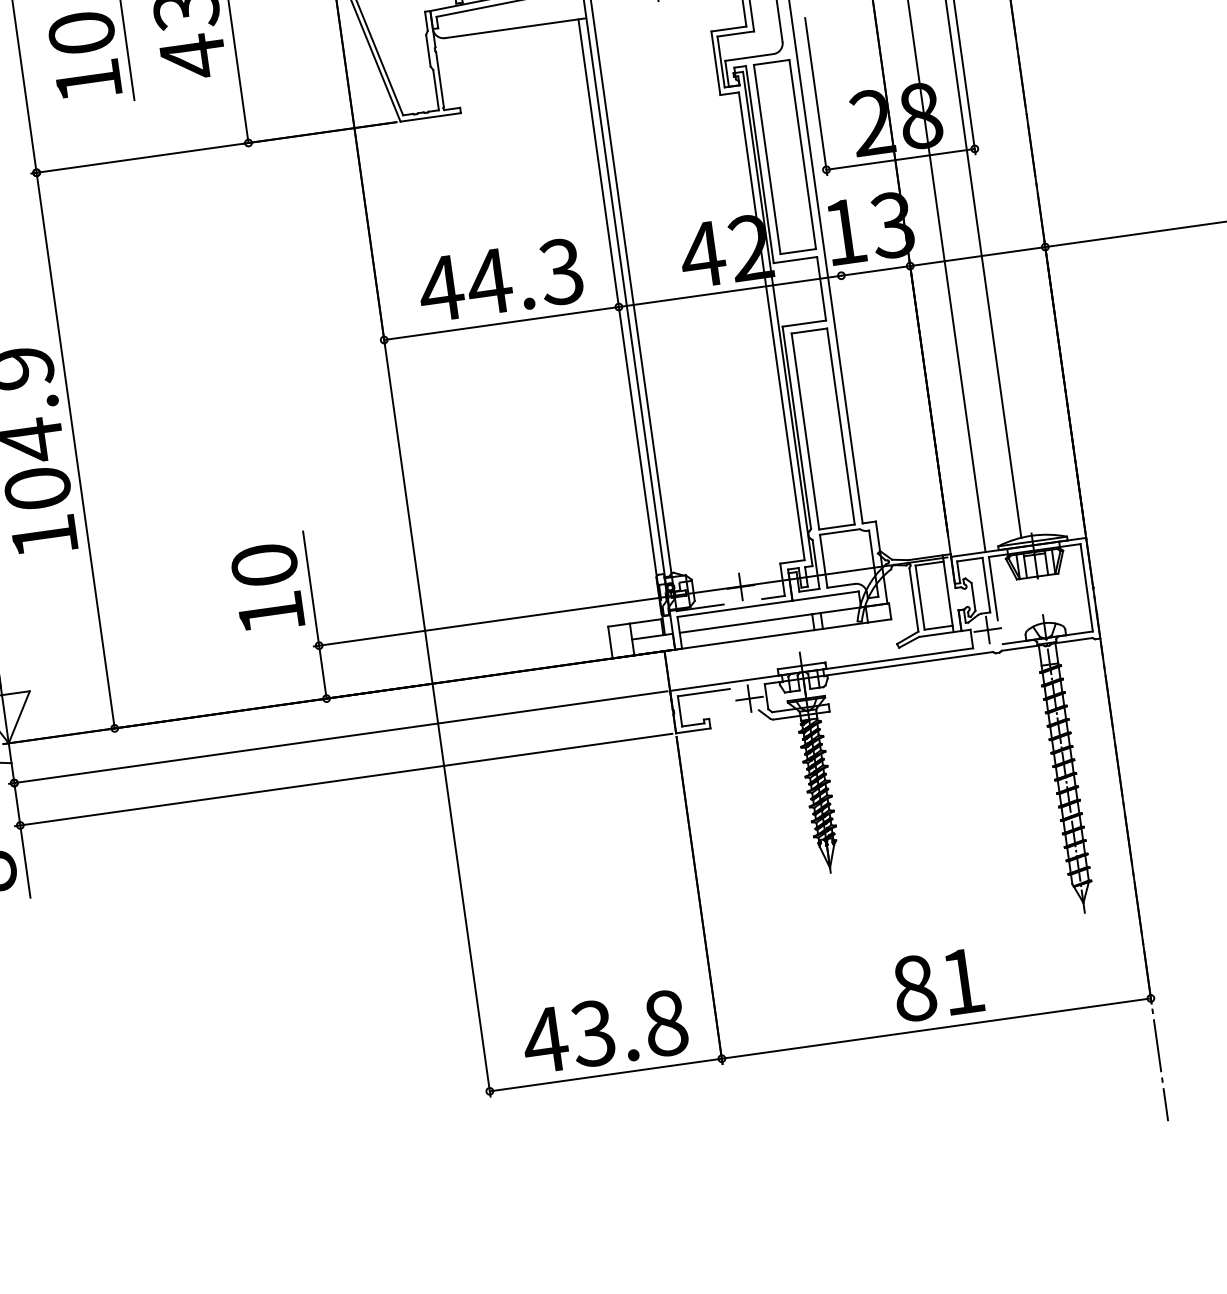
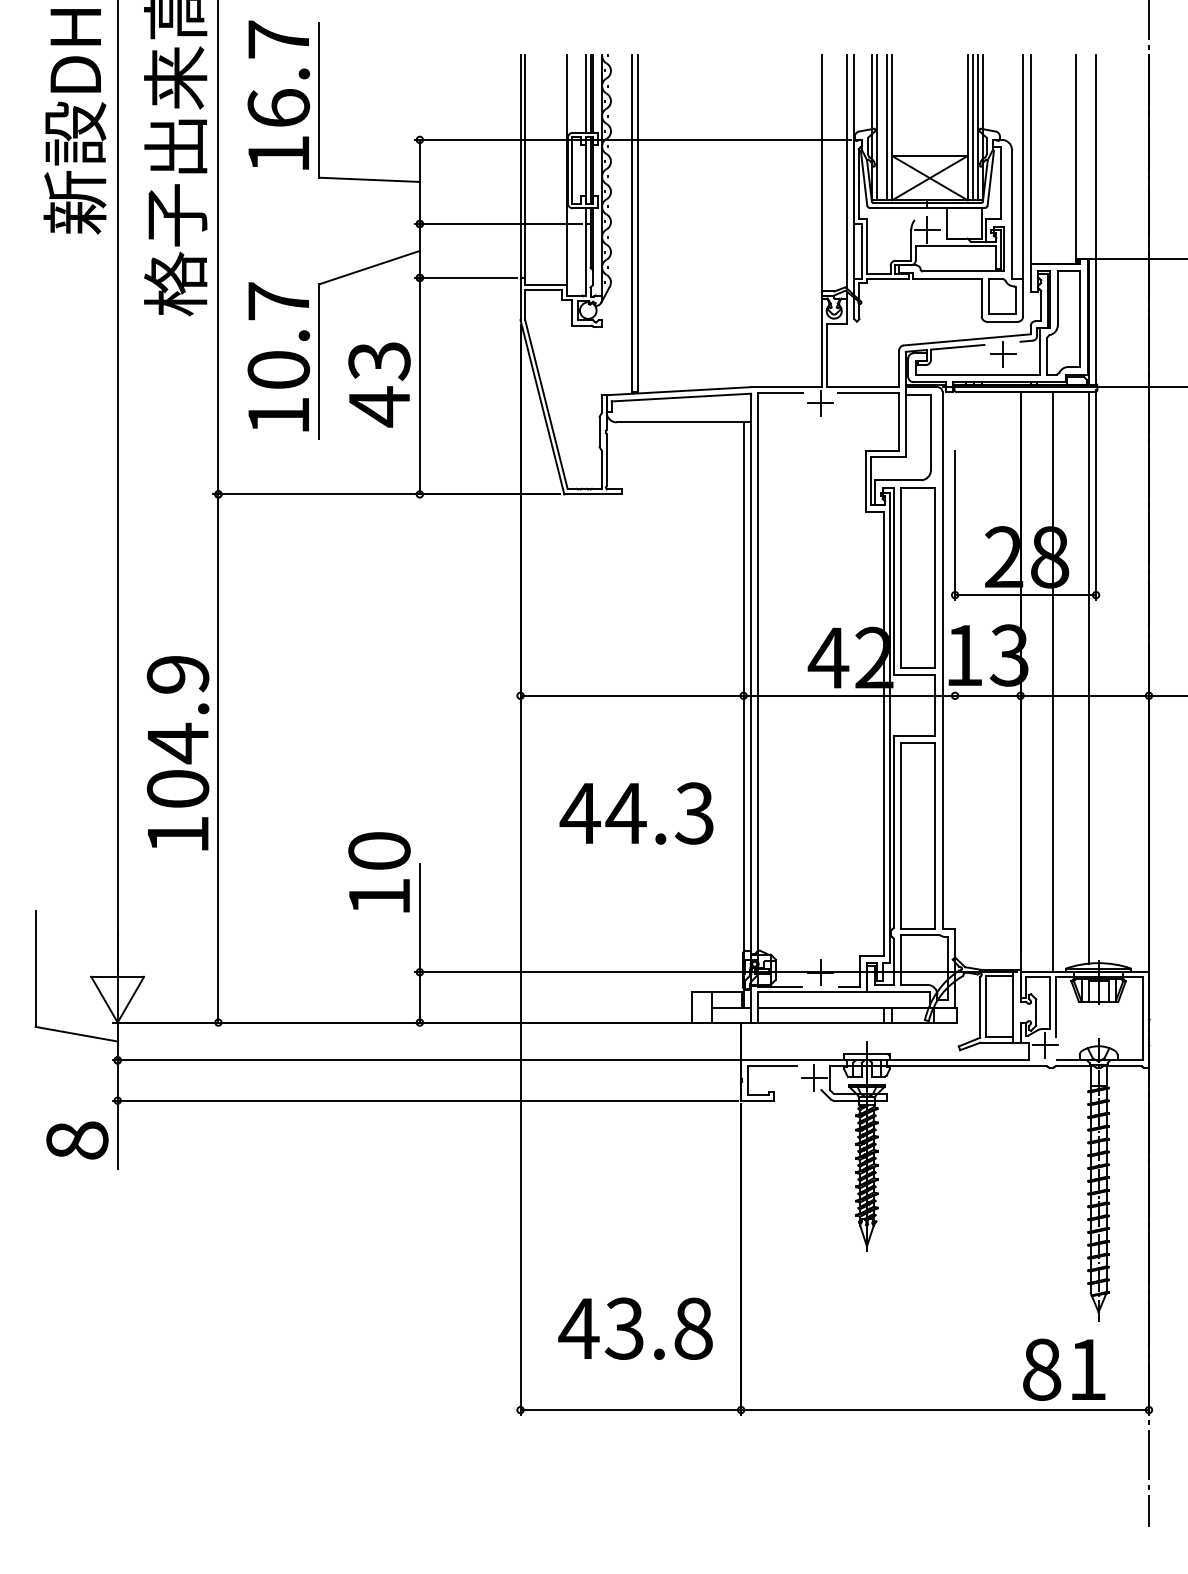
text: (500, 280) -> (636, 813), moved
text: (267, 587) -> (379, 872), moved
text: (938, 984) -> (1064, 1369), moved
text: (604, 1031) -> (635, 1328), moved

